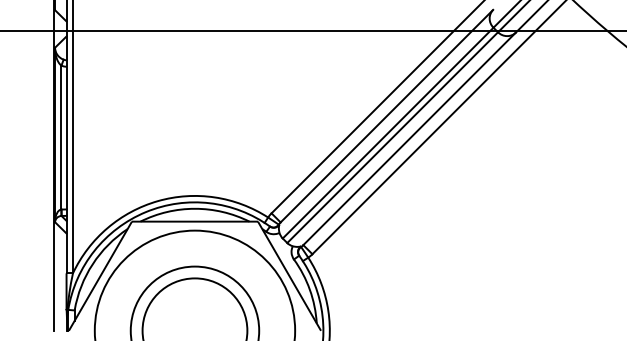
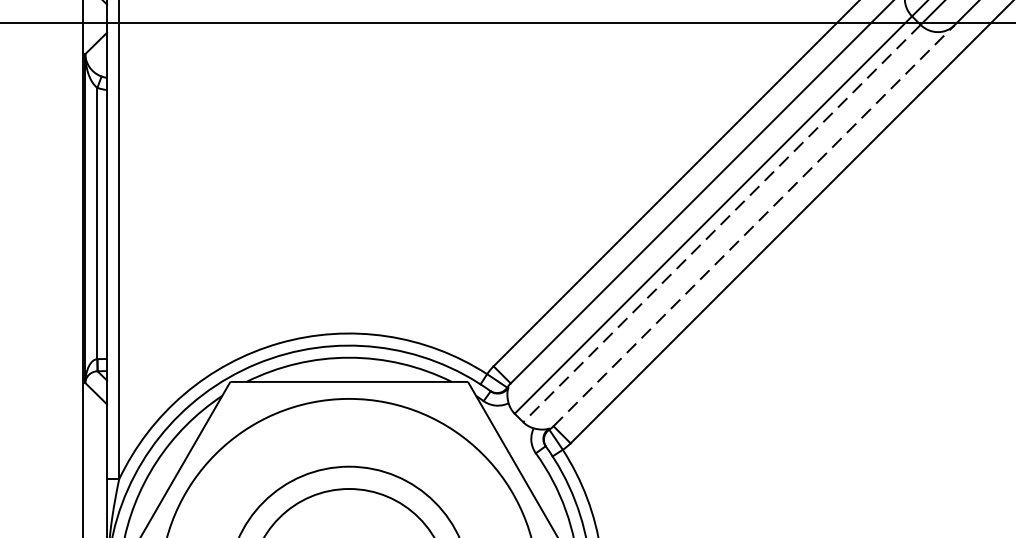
line: (392, 138) -> (721, 225), solid -> dashed
line: (409, 138) -> (753, 225), solid -> dashed

